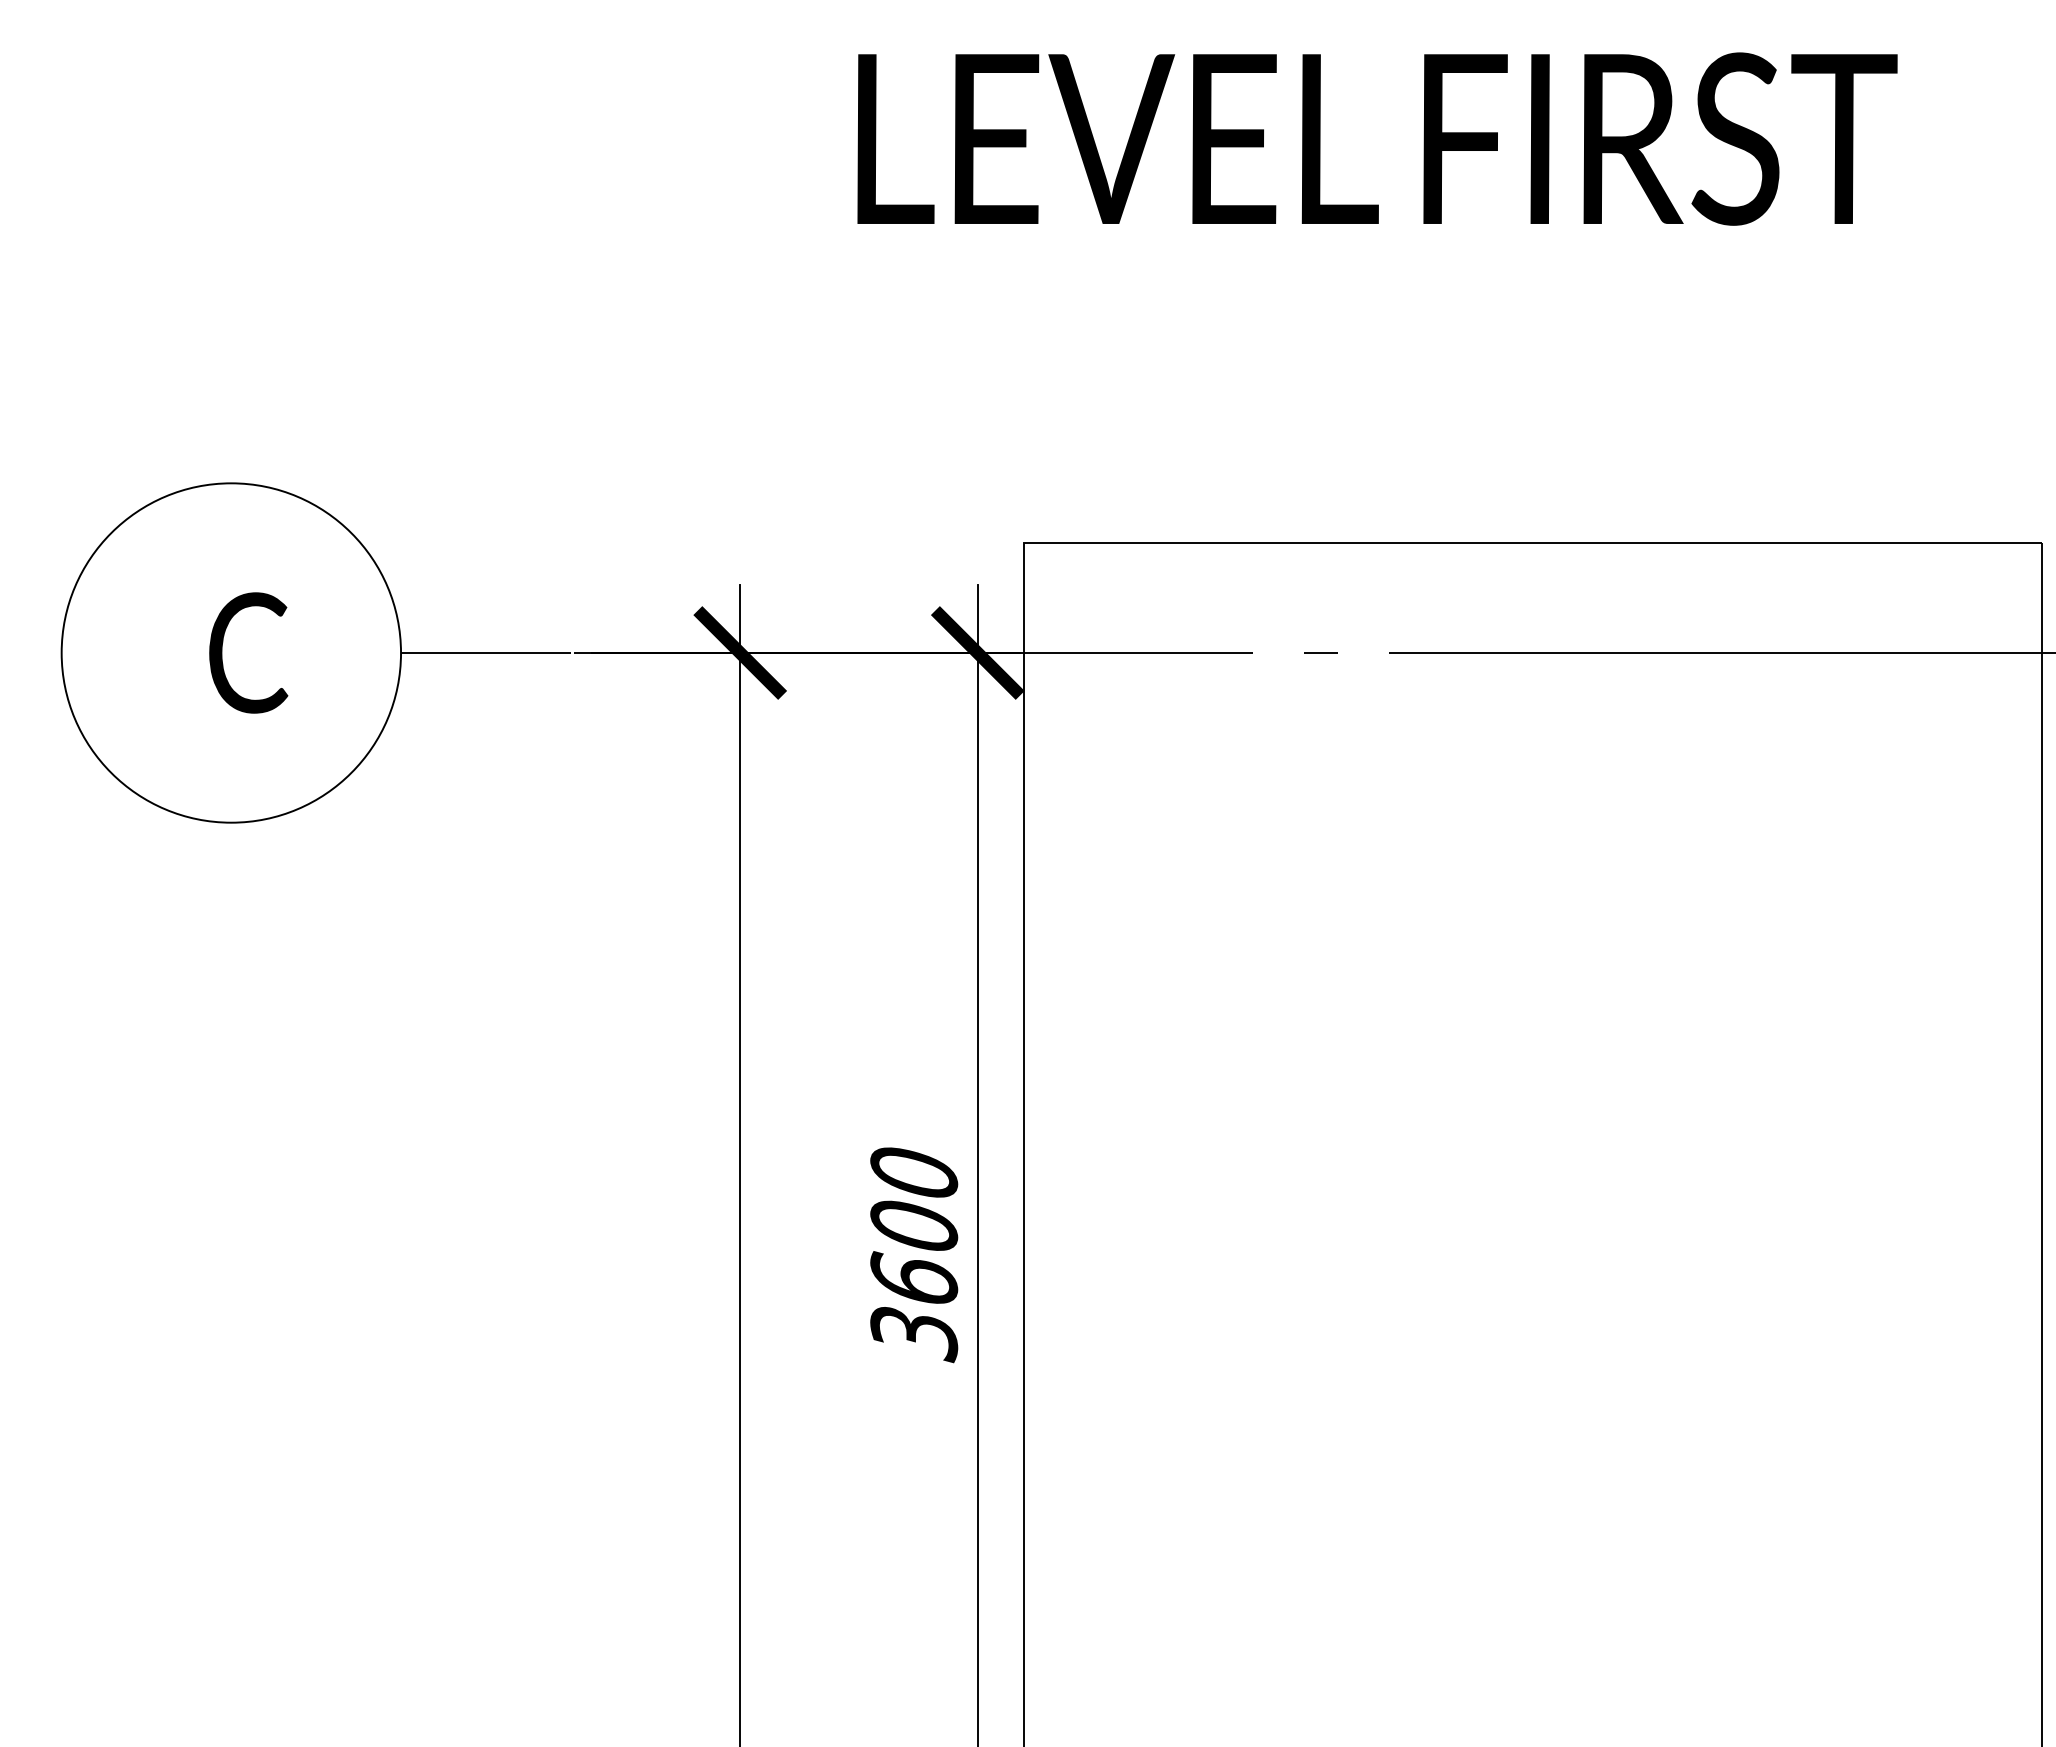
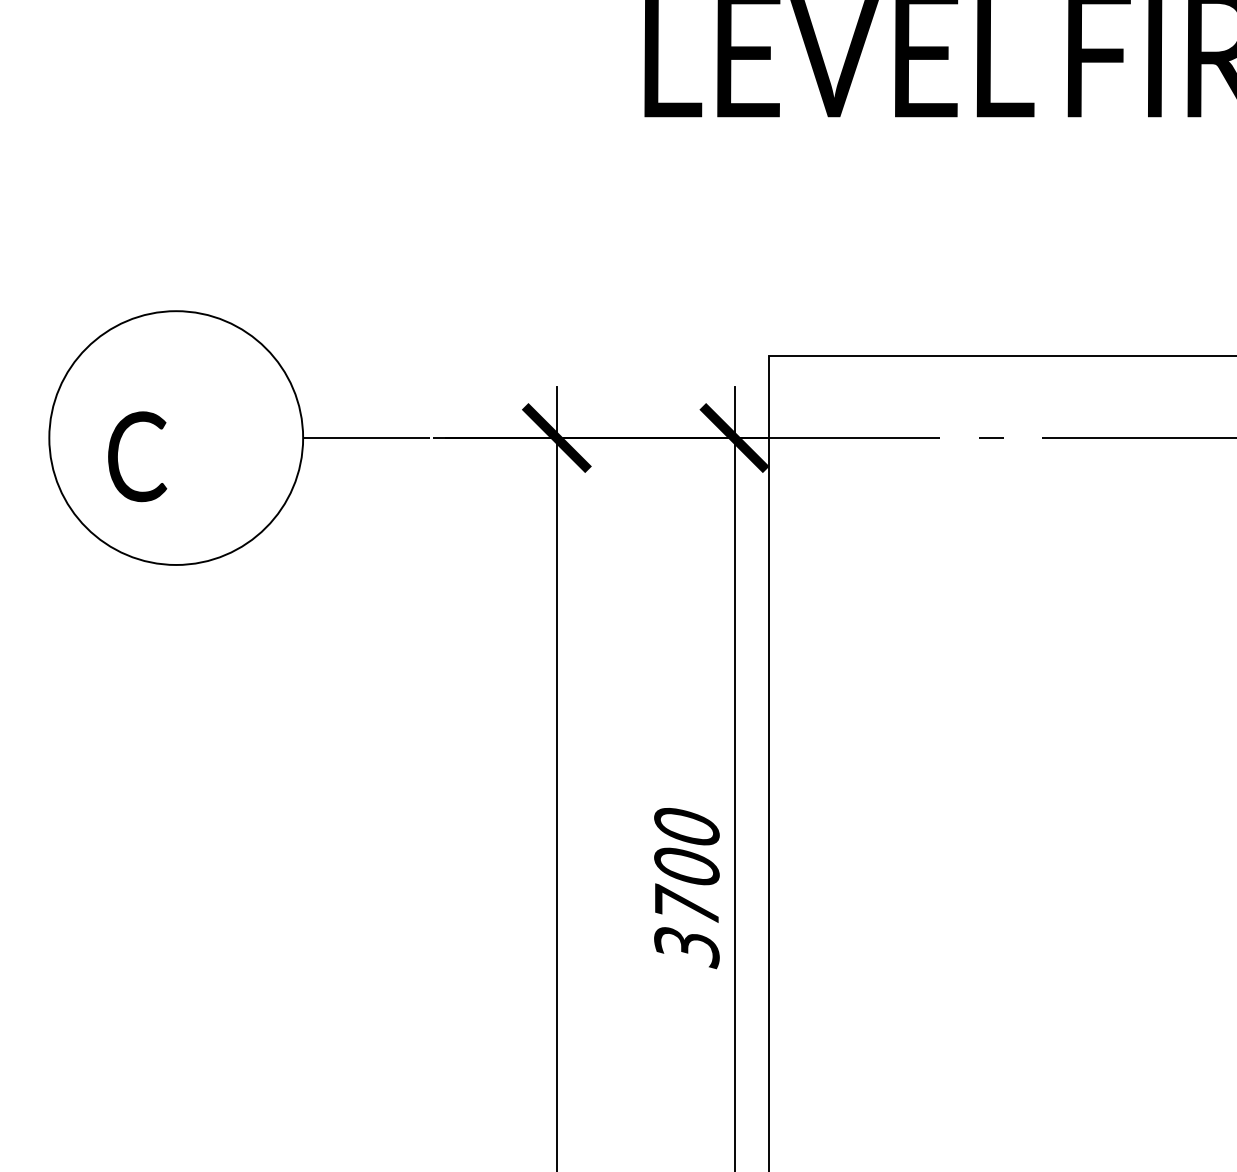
text: (248, 652) -> (137, 456), moved
text: (914, 1275) -> (687, 903), 3600 -> 3700

